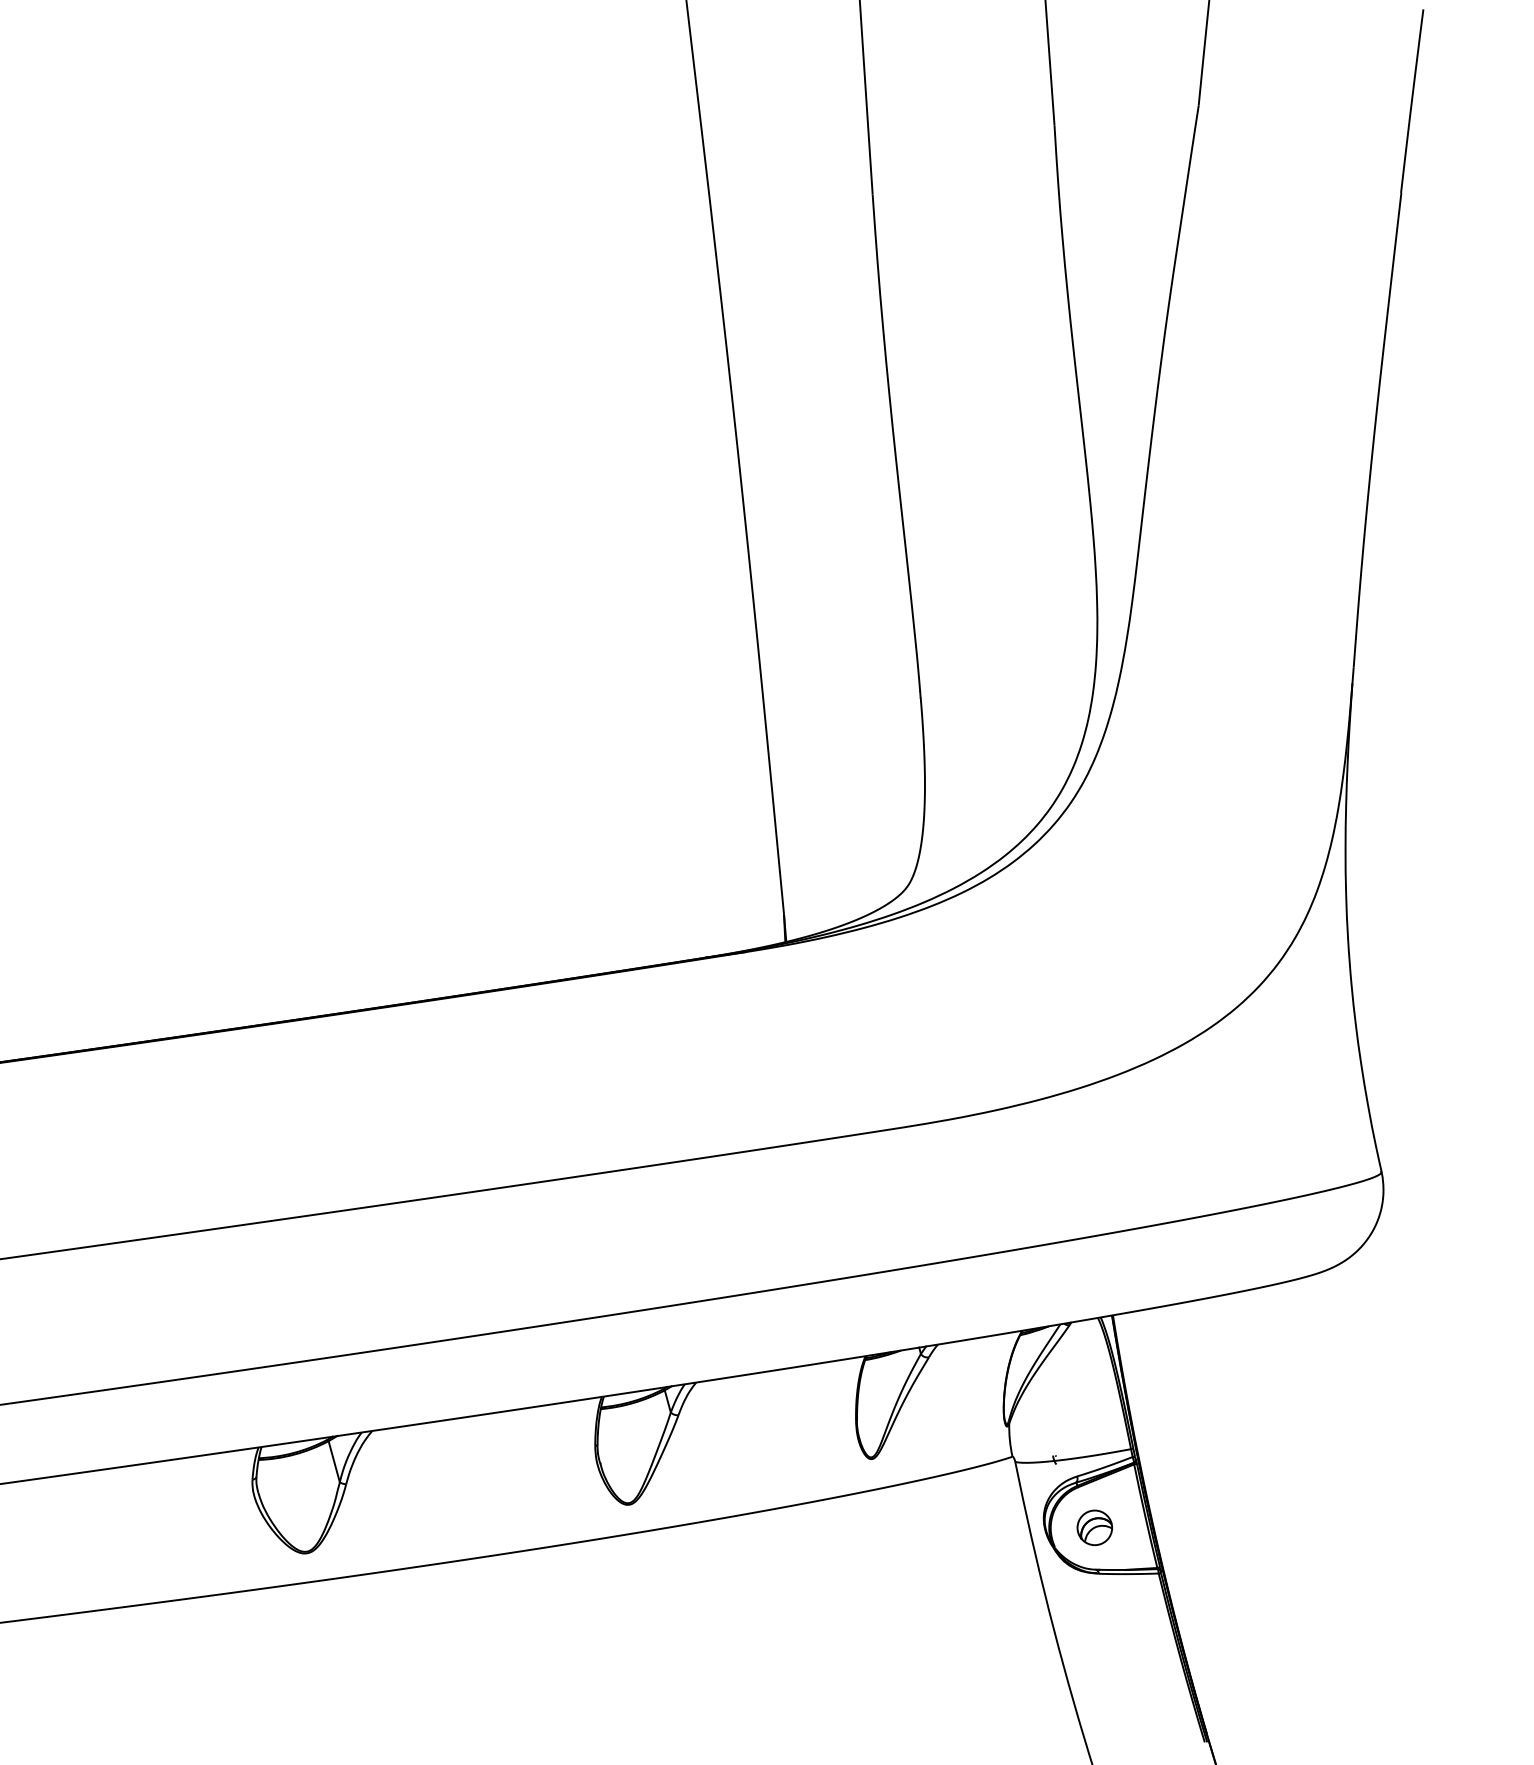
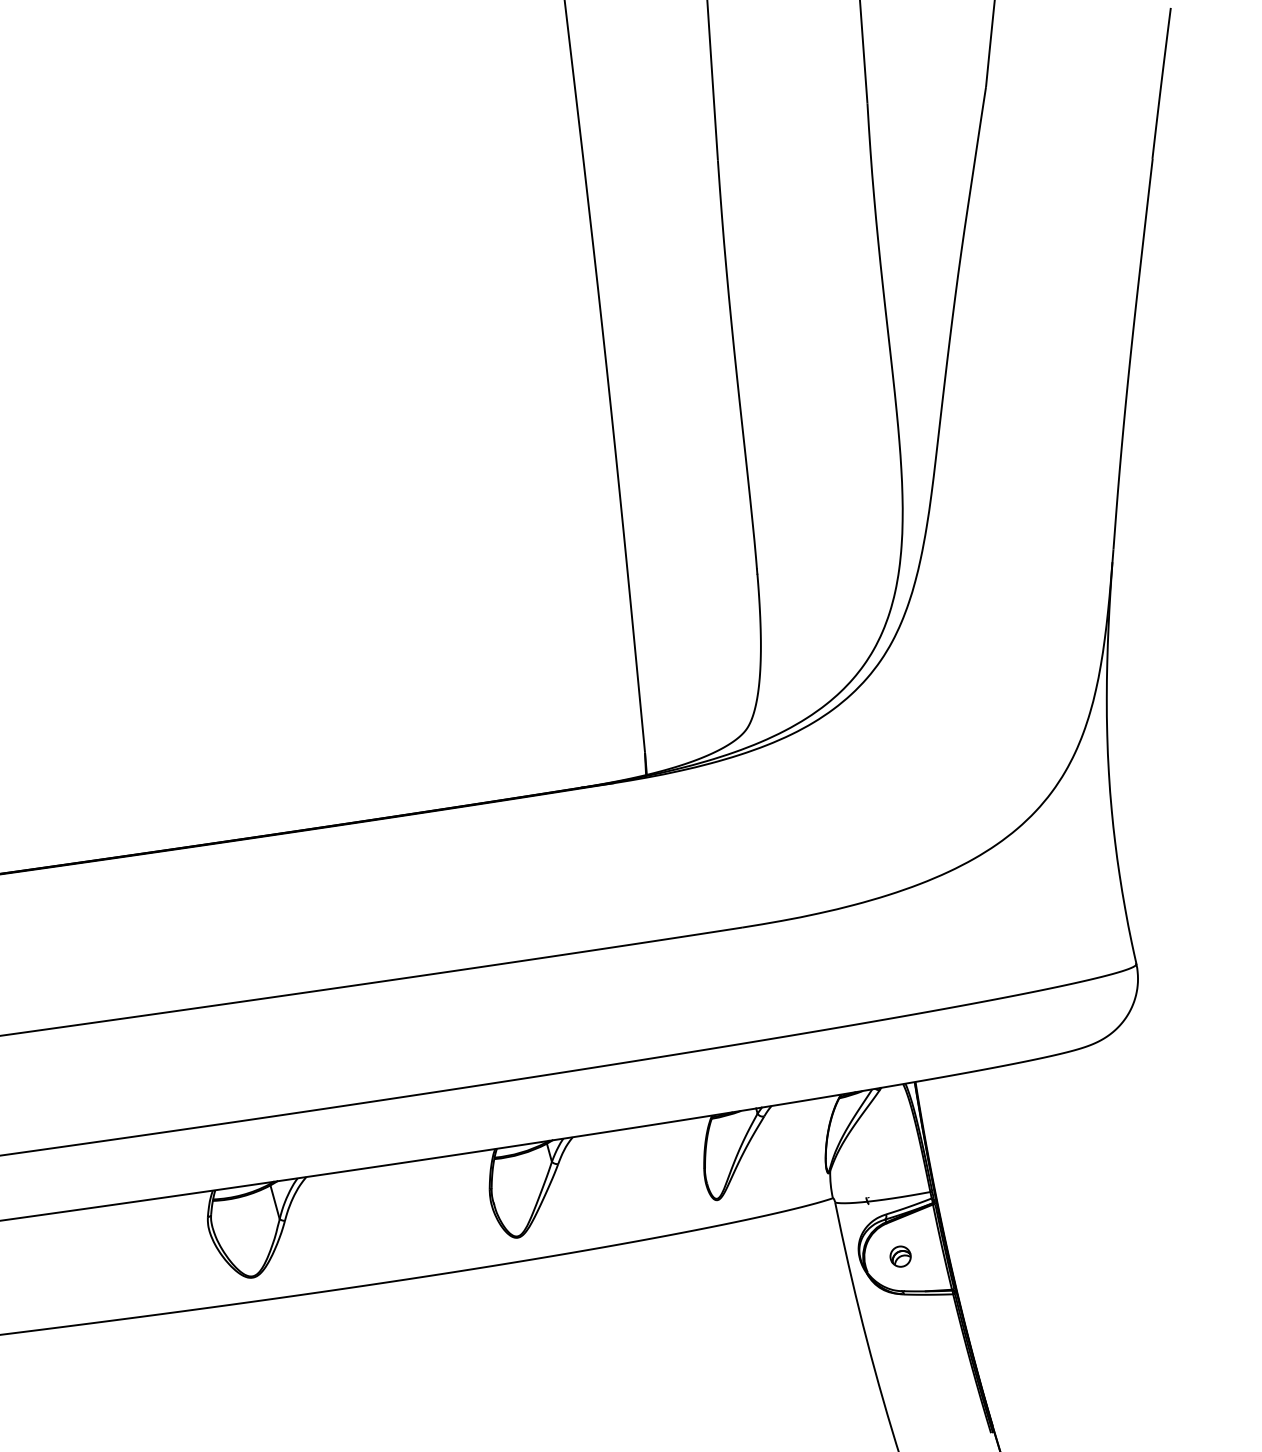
part: (1094, 1527) -> (900, 1256), size x0.71

